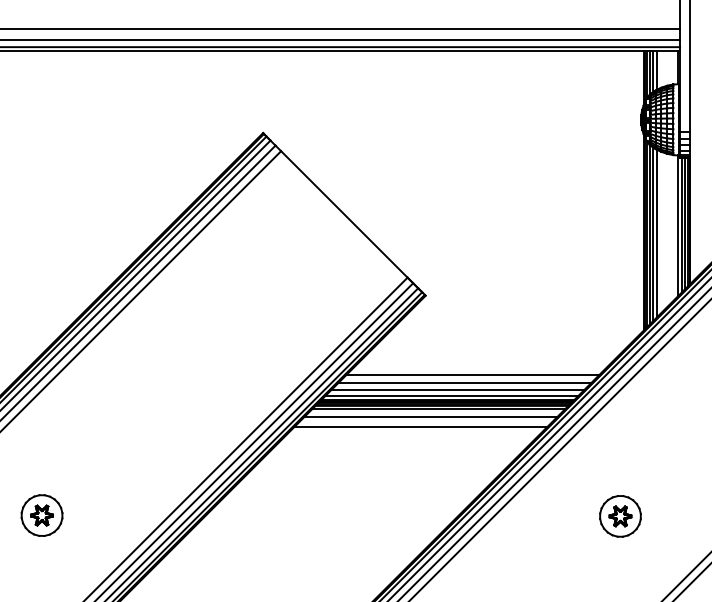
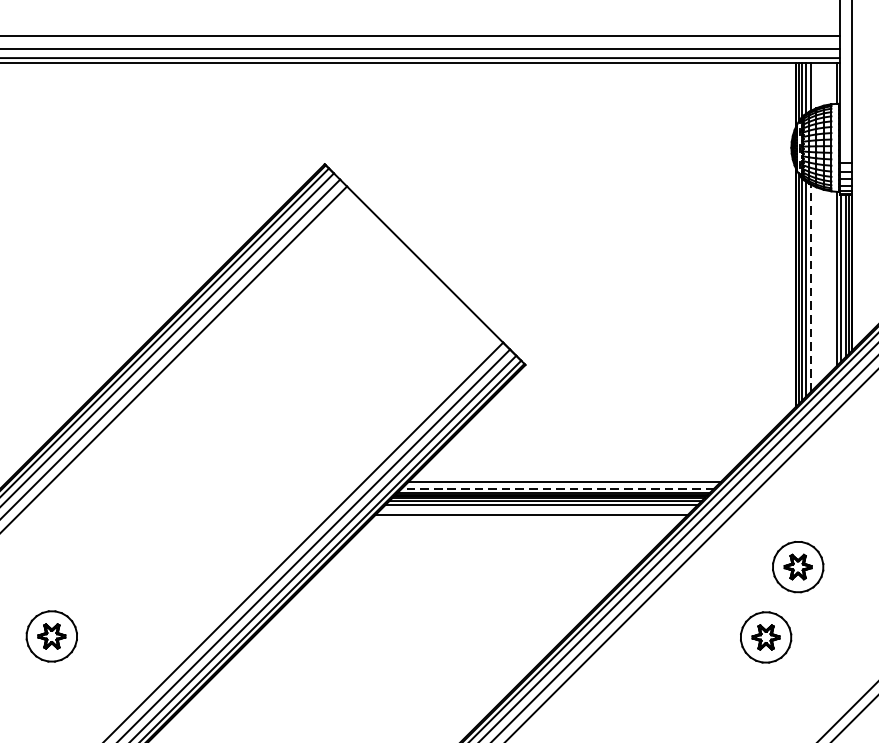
line: (657, 233) -> (811, 288), solid -> dashed
line: (472, 375) -> (583, 463), removed
line: (464, 383) -> (573, 473), removed
line: (451, 395) -> (557, 488), solid -> dashed
line: (420, 427) -> (519, 527), removed
part: (646, 459) -> (798, 567), added

